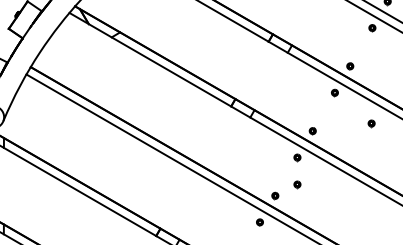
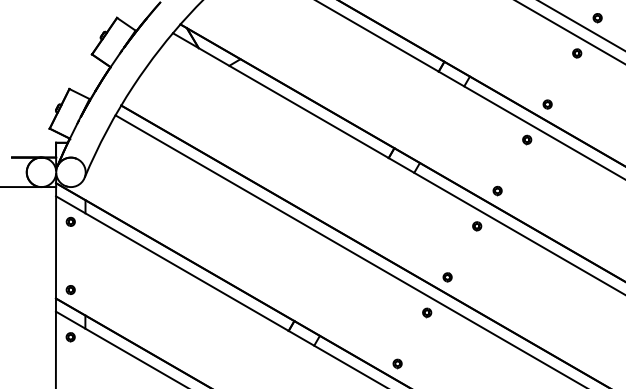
part: (371, 123) -> (576, 180), removed
part: (297, 184) -> (477, 262), removed

